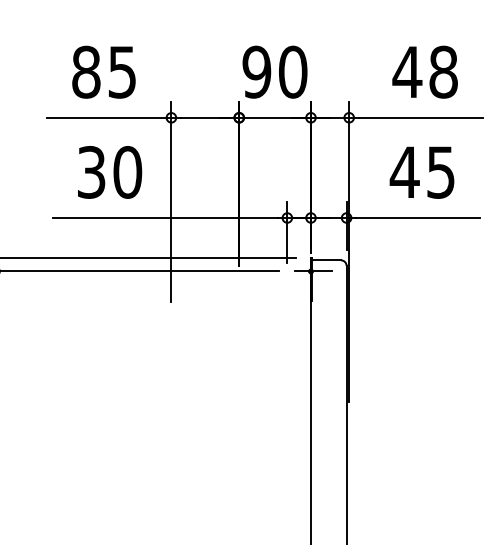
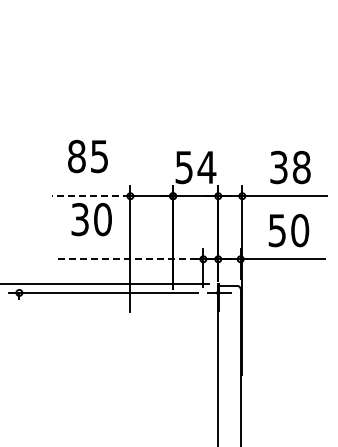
text: (103, 72) -> (87, 156), moved
text: (274, 72) -> (195, 167), 90 -> 54
text: (406, 72) -> (278, 167), 48 -> 38
line: (107, 118) -> (90, 196), solid -> dashed
text: (109, 172) -> (91, 219), moved
text: (422, 172) -> (288, 230), 45 -> 50
line: (165, 218) -> (126, 259), solid -> dashed

